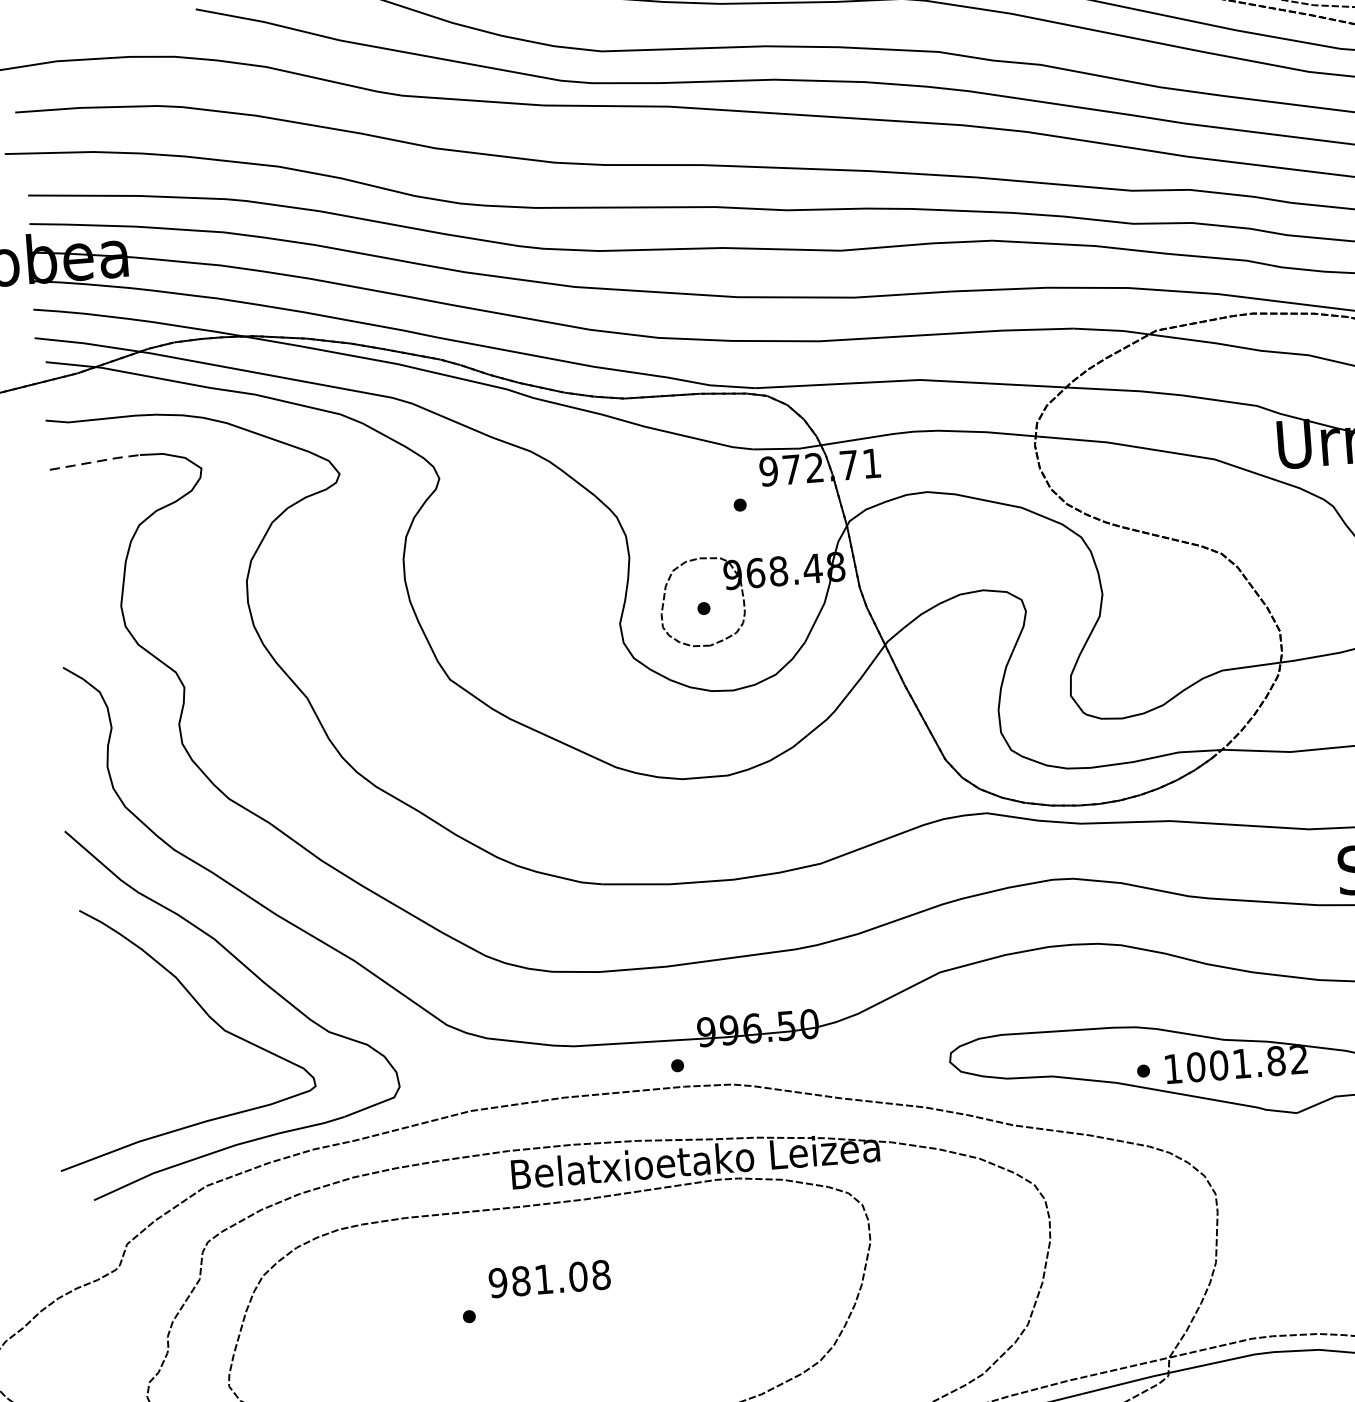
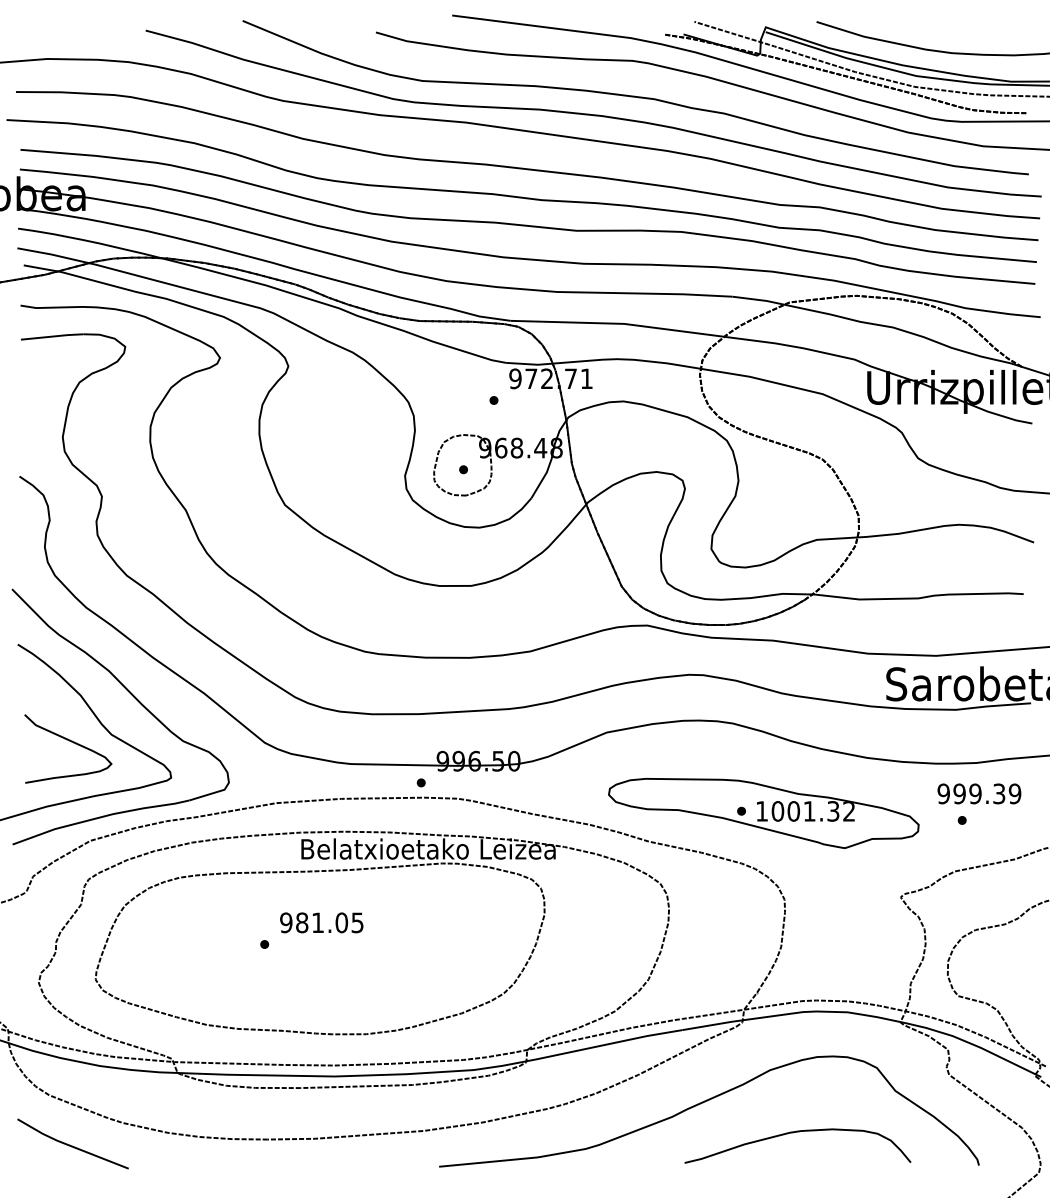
line: (96, 461) -> (53, 336), dashed -> solid
curve: (167, 1046) -> (71, 742), added
text: (1276, 1061) -> (833, 811), 1001.82 -> 1001.32
text: (601, 1274) -> (357, 922), 981.08 -> 981.05

